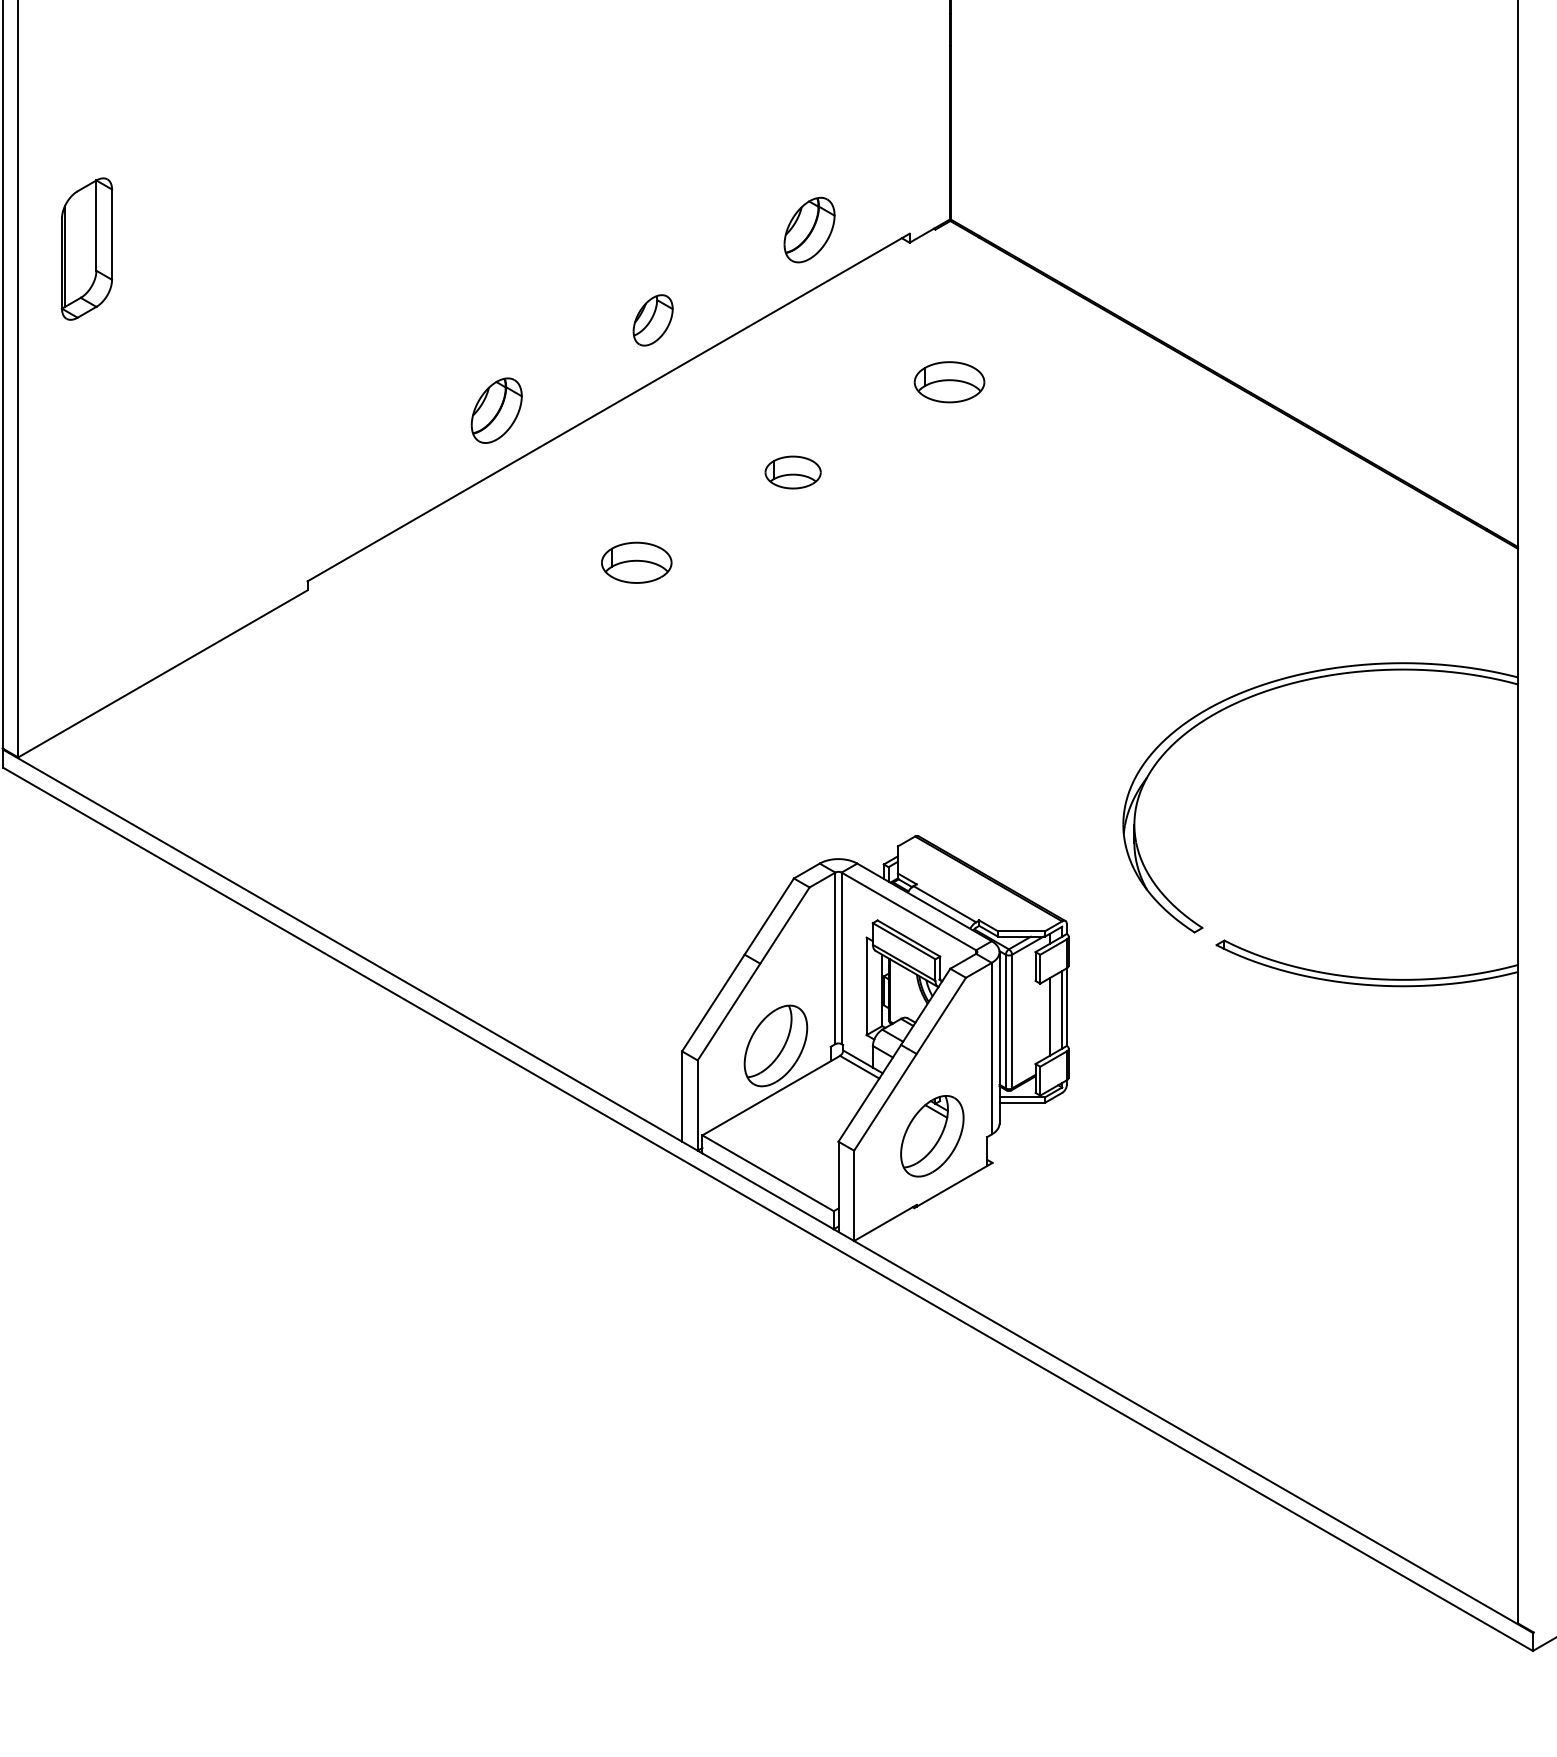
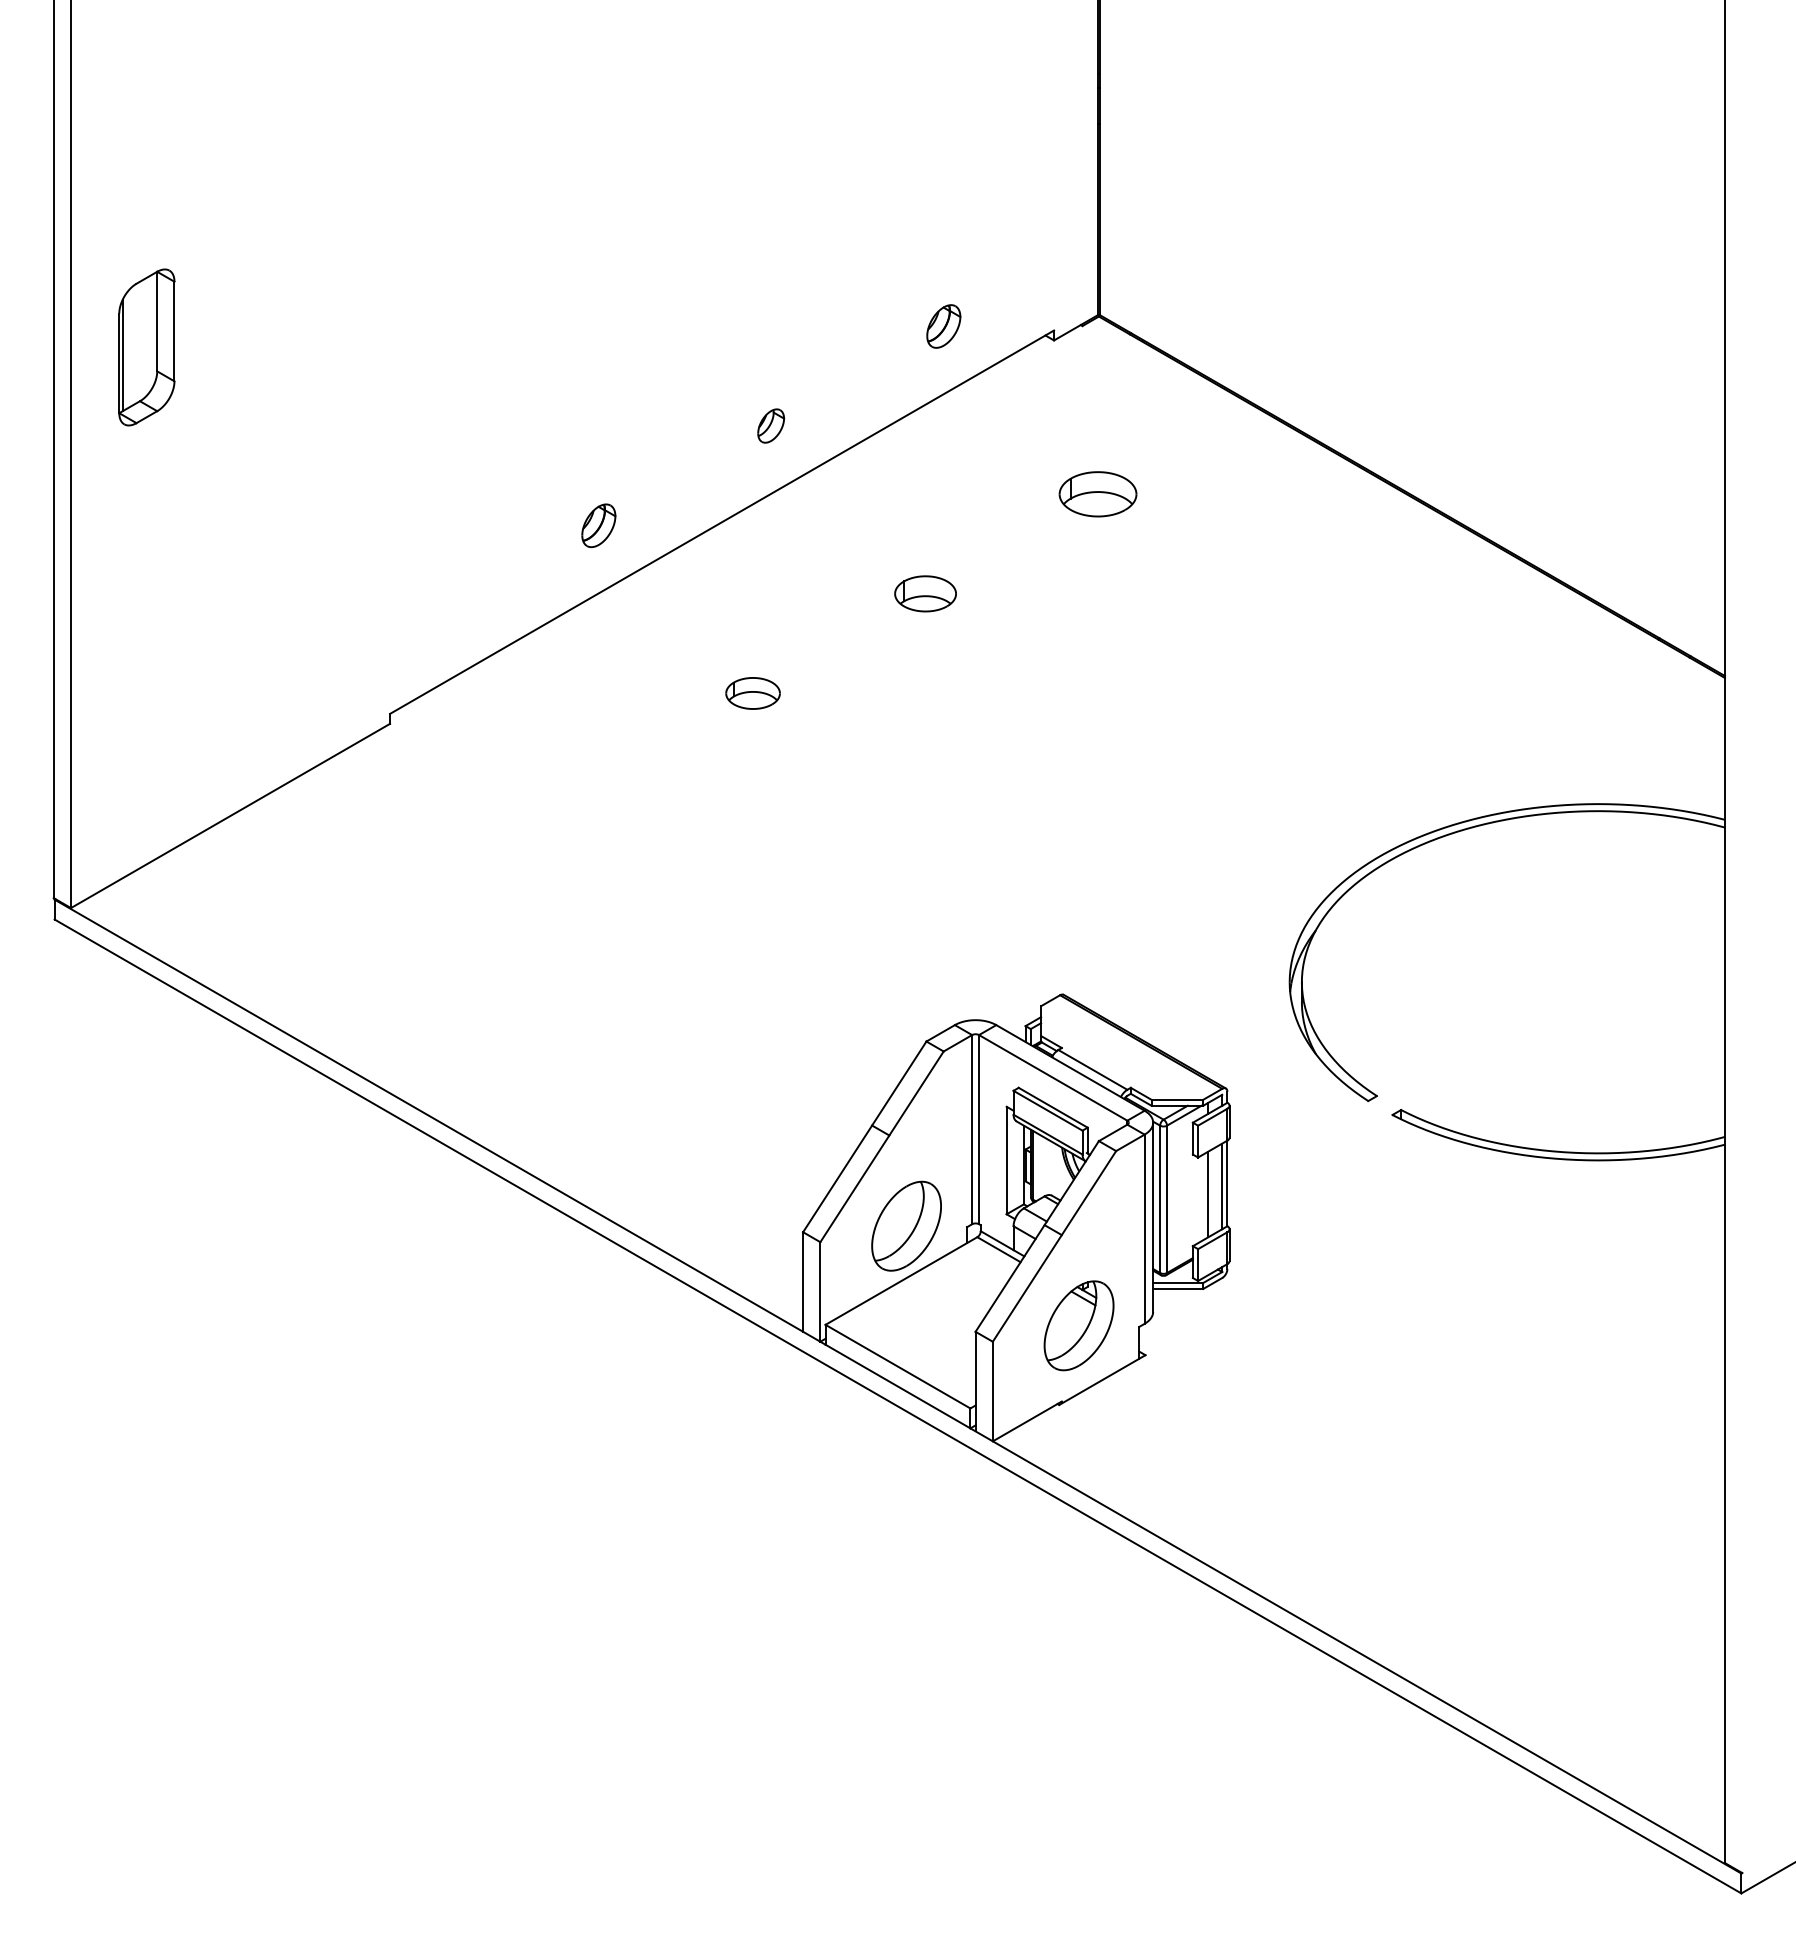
part: (809, 230) -> (943, 326), size x0.6
part: (652, 319) -> (770, 425), size x0.6
part: (496, 410) -> (598, 525), size x0.6
part: (636, 562) -> (752, 693), size x0.7

